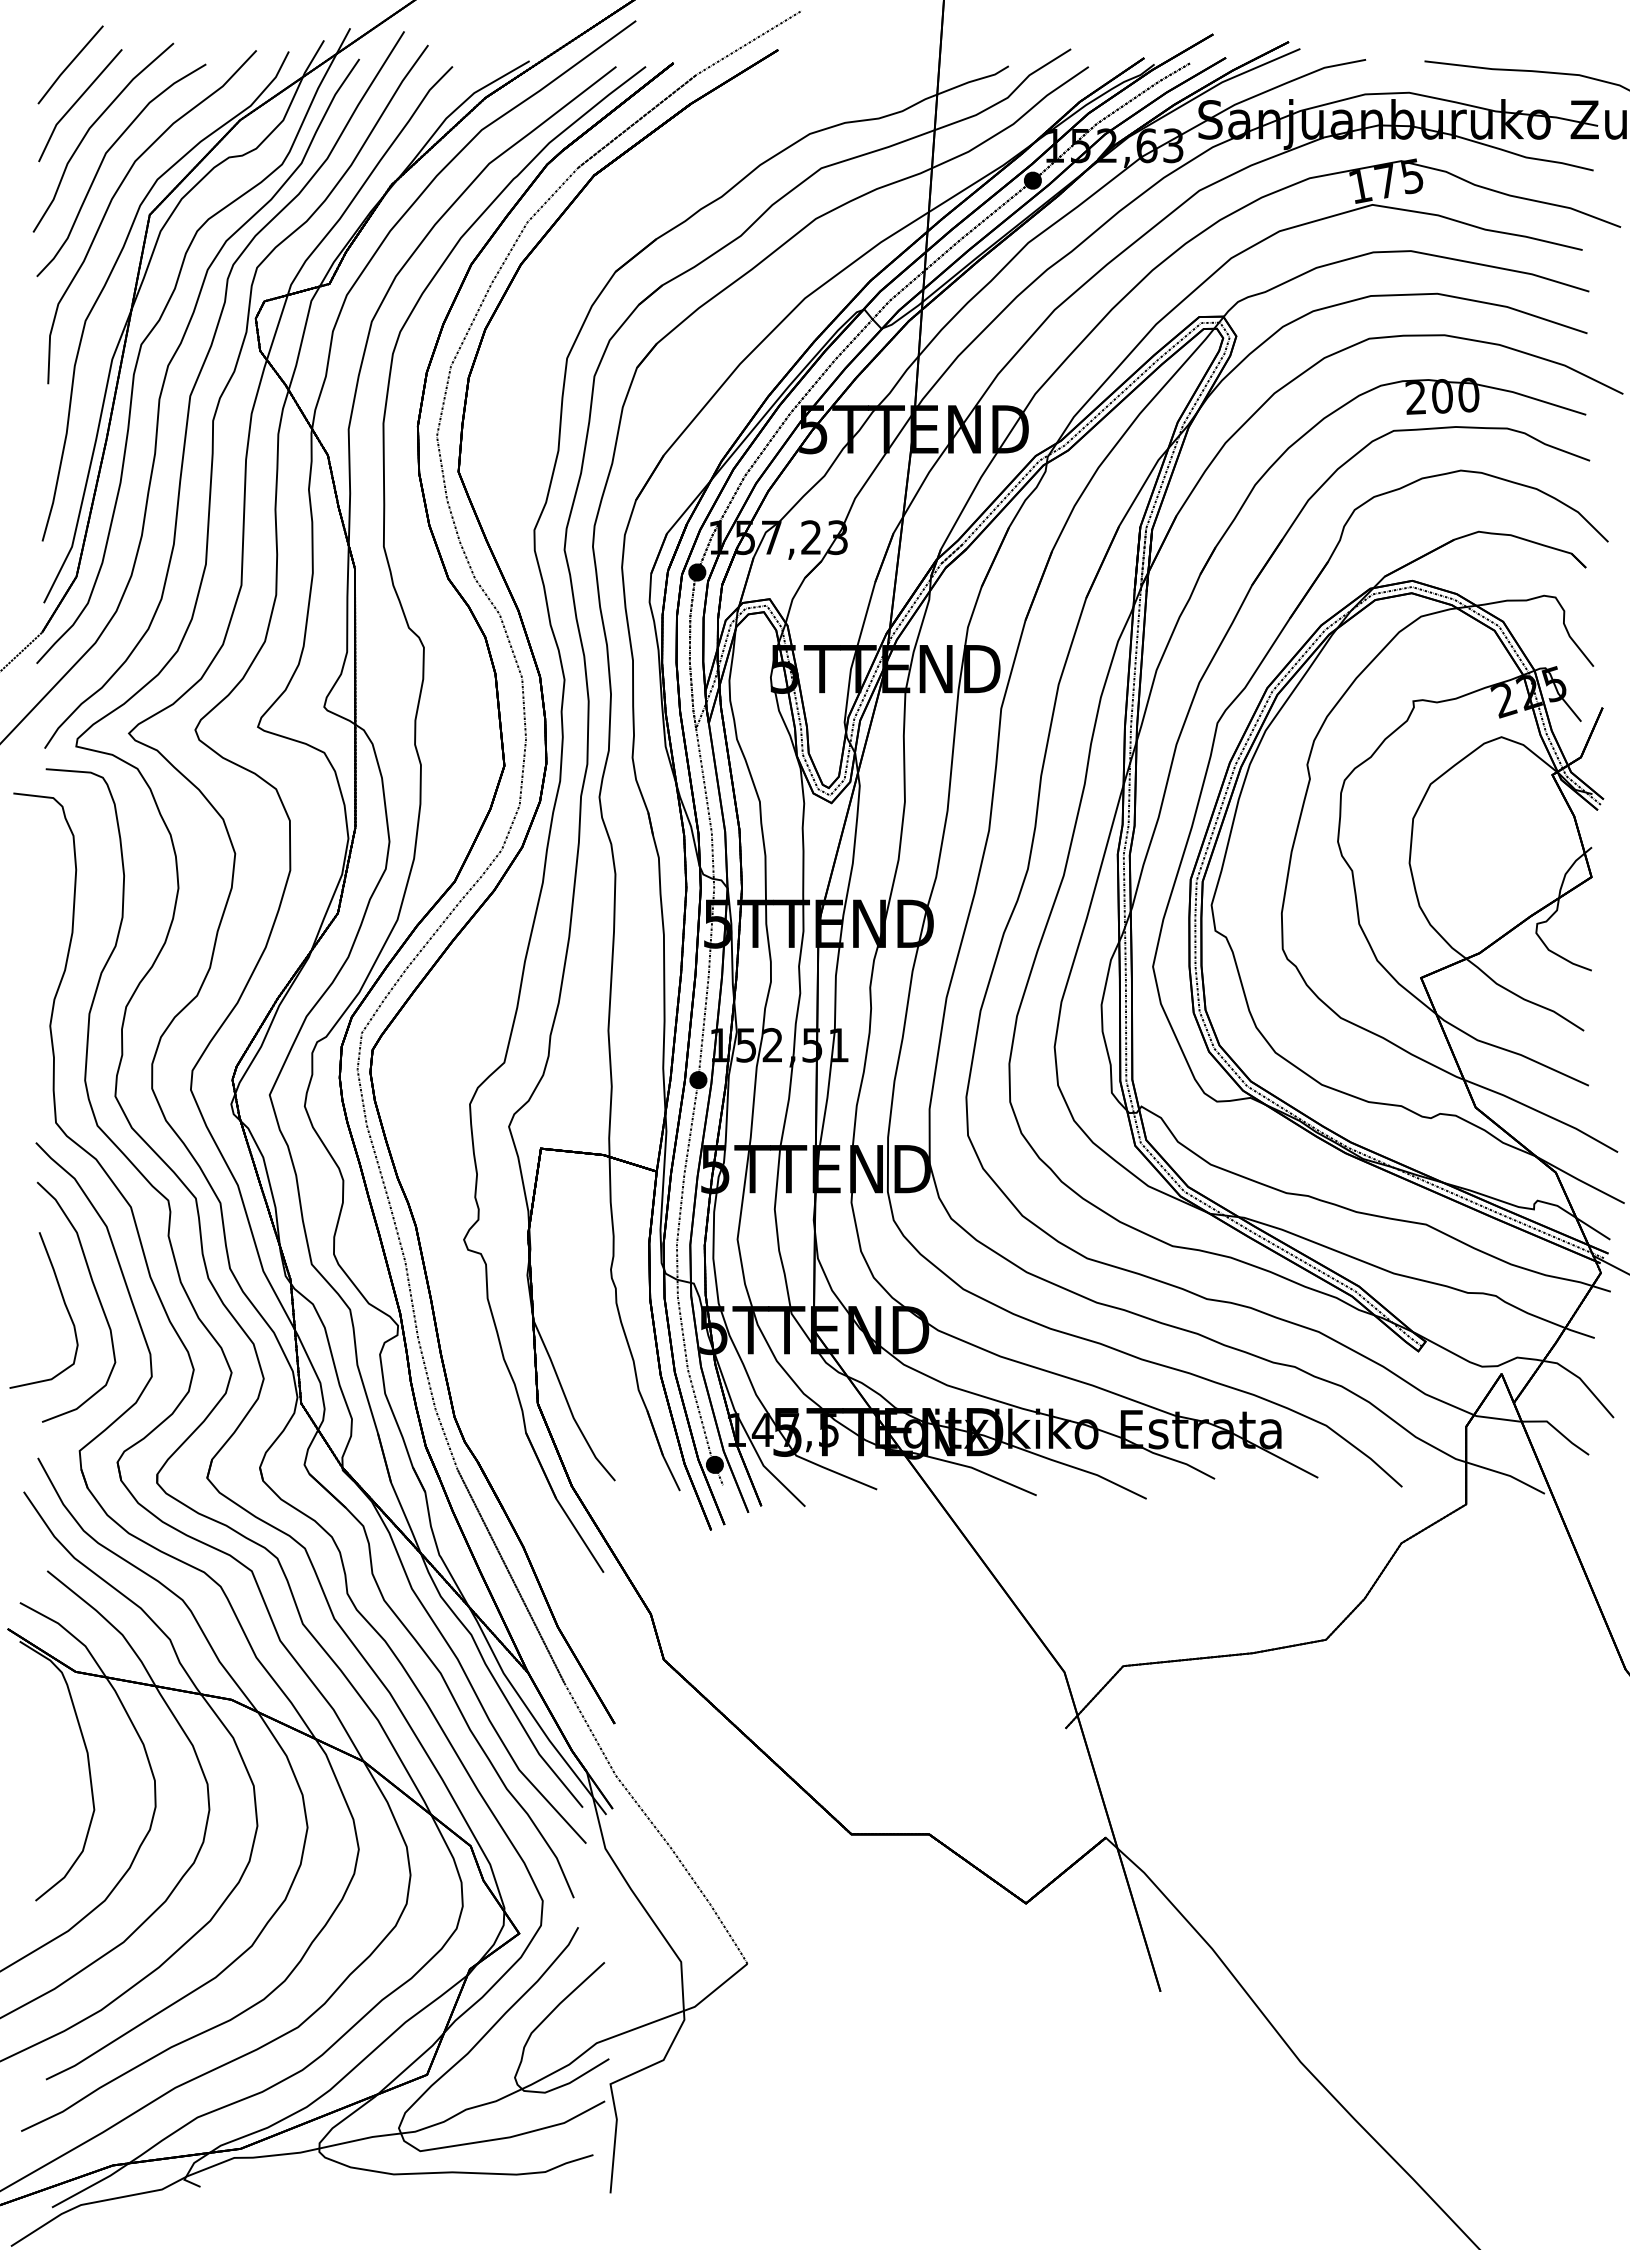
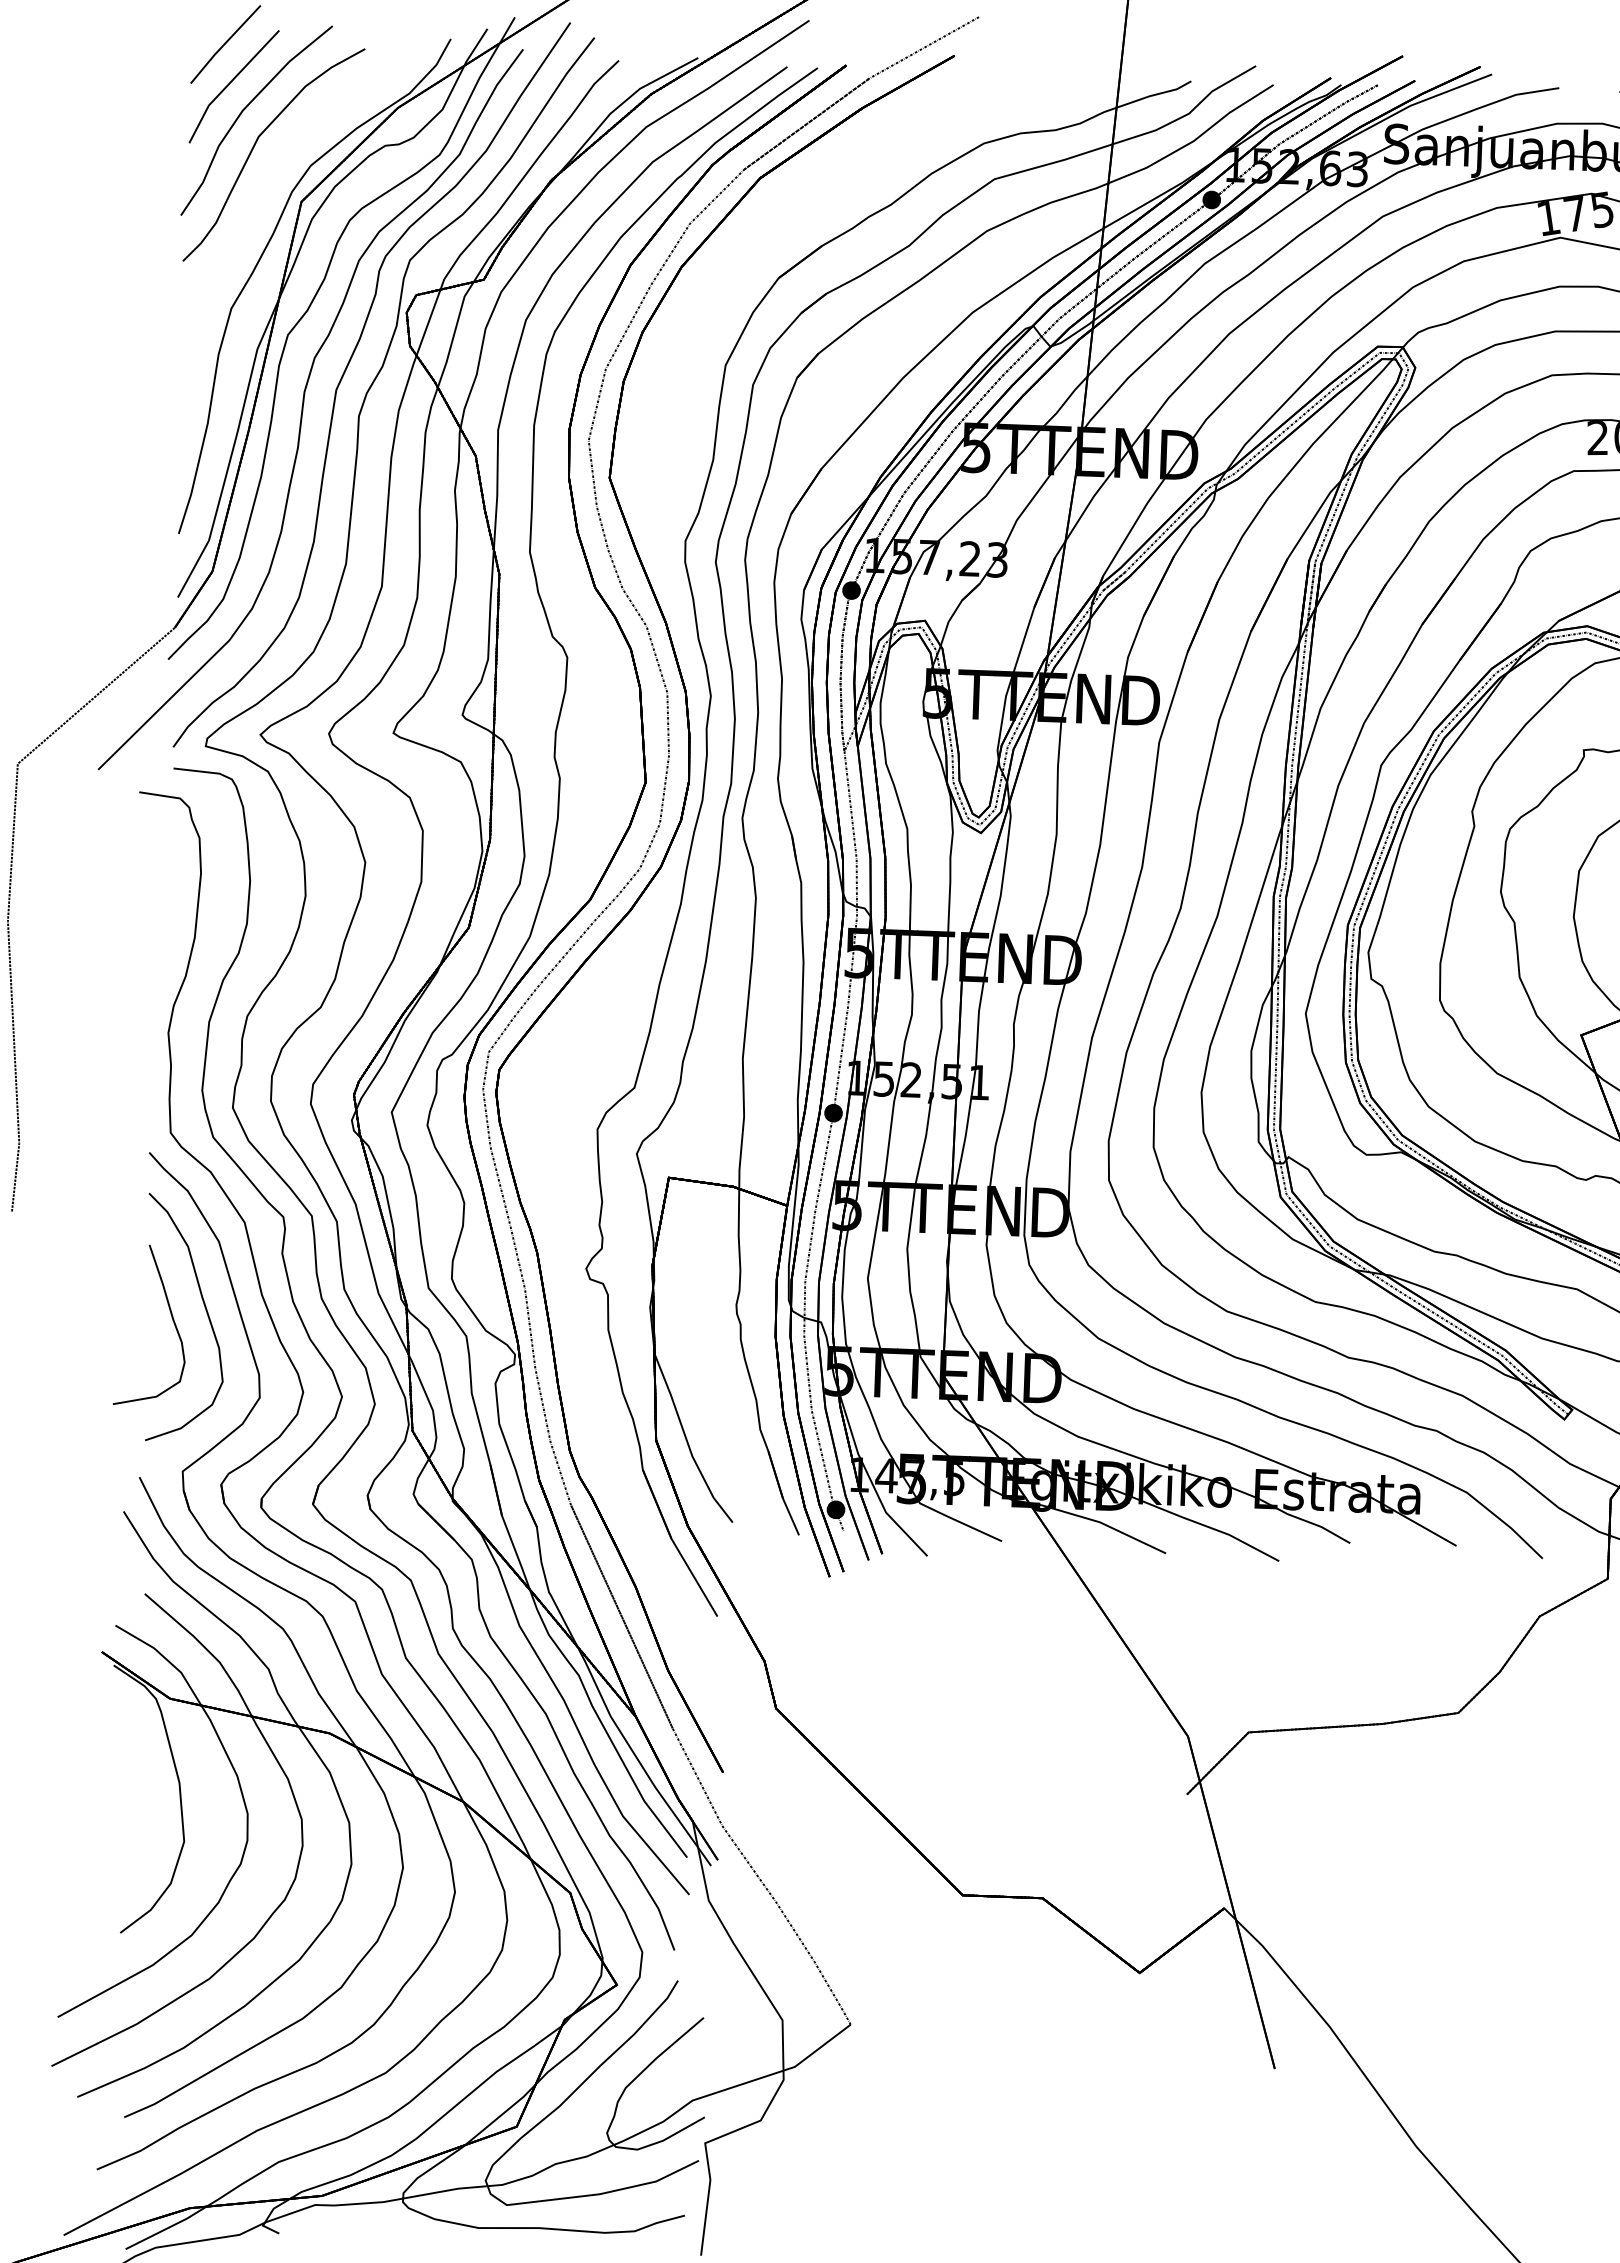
part: (114, 197) -> (265, 182), removed

